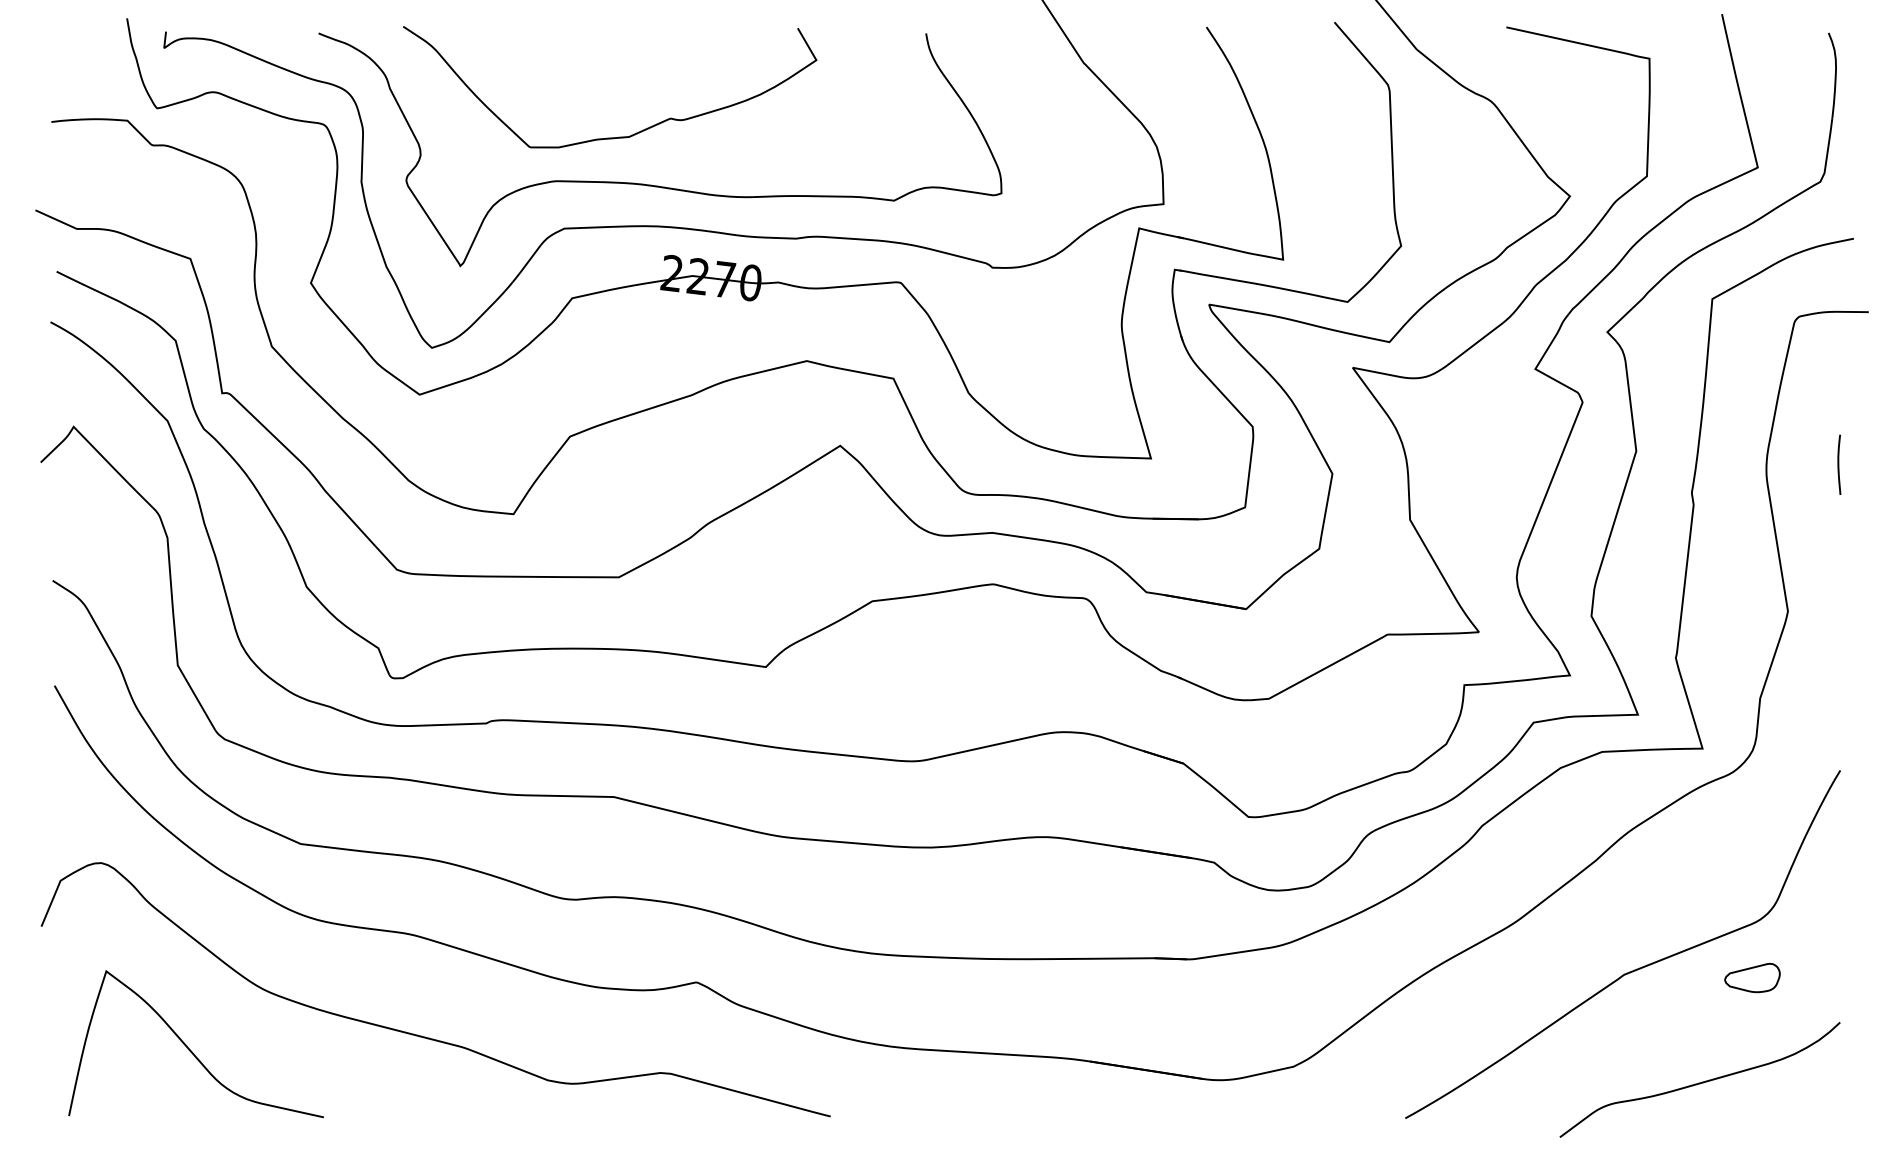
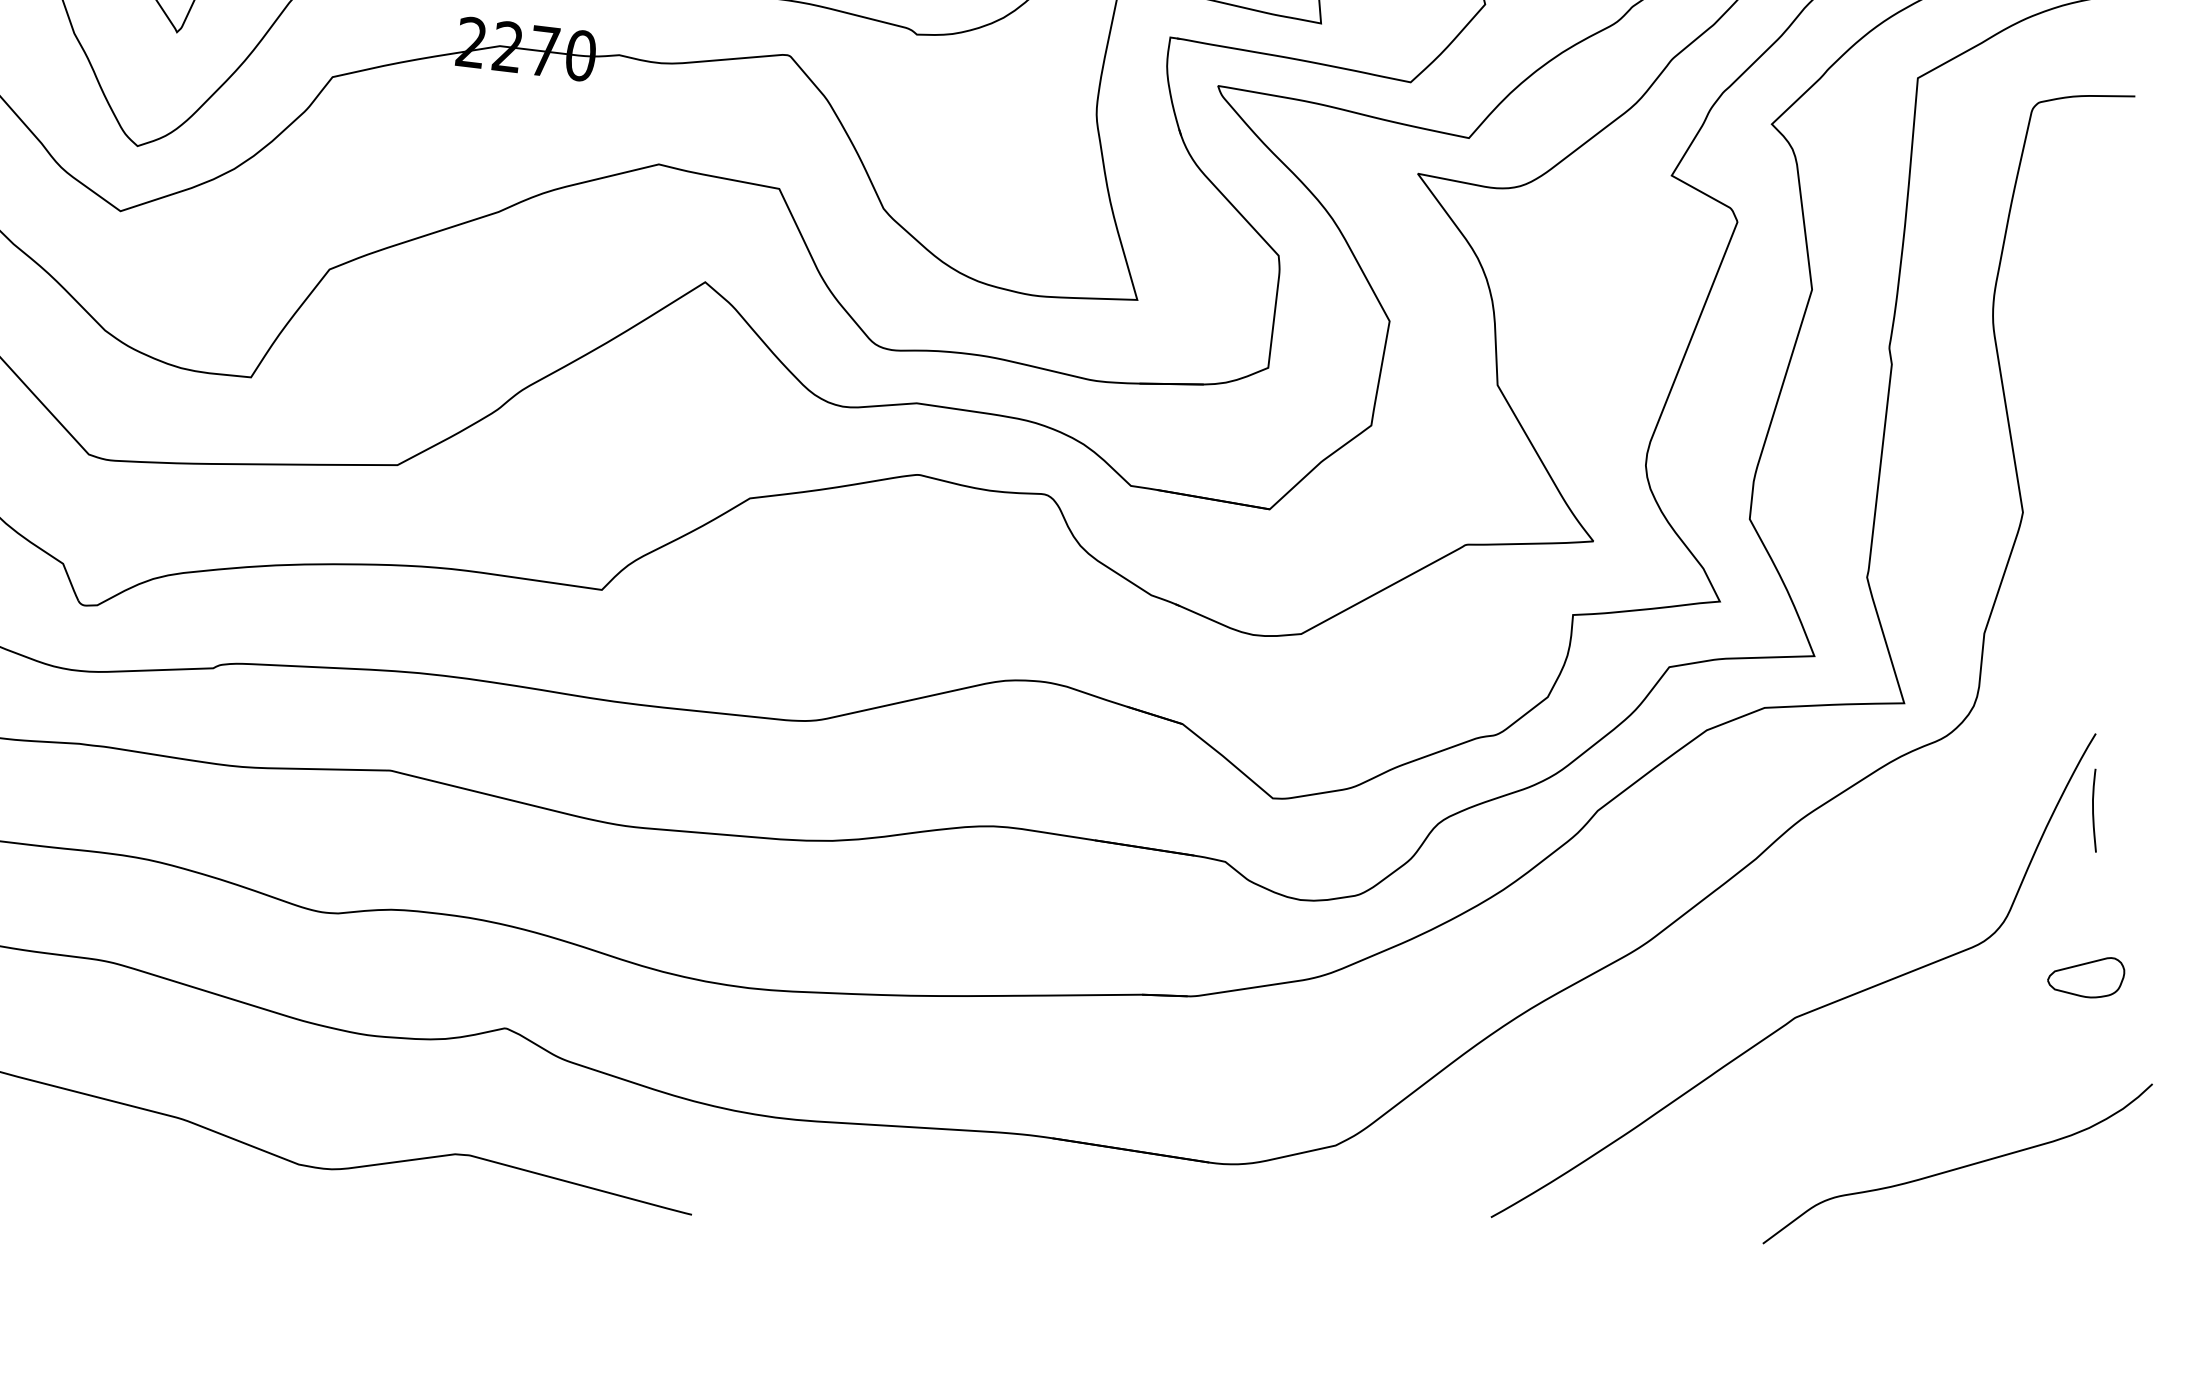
curve: (1839, 464) -> (2094, 810), moved
part: (1752, 978) -> (2086, 978), moved
curve: (1699, 1082) -> (1956, 1167), moved

